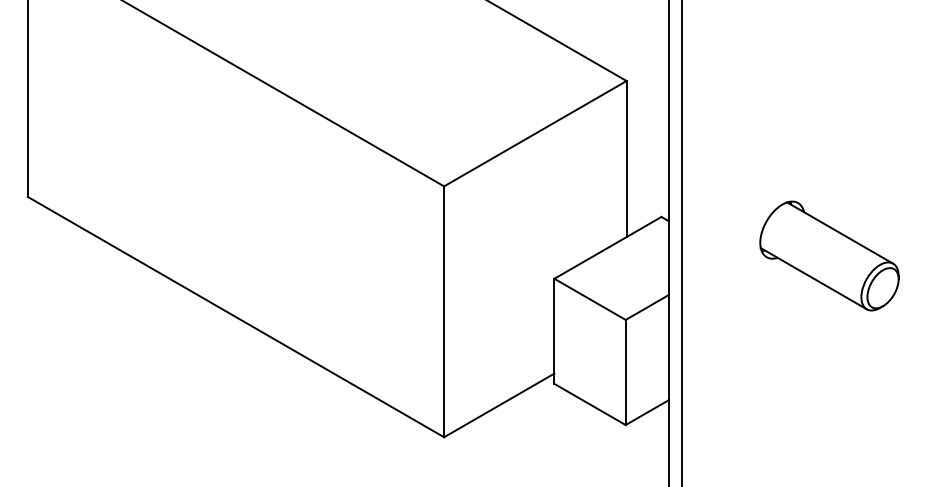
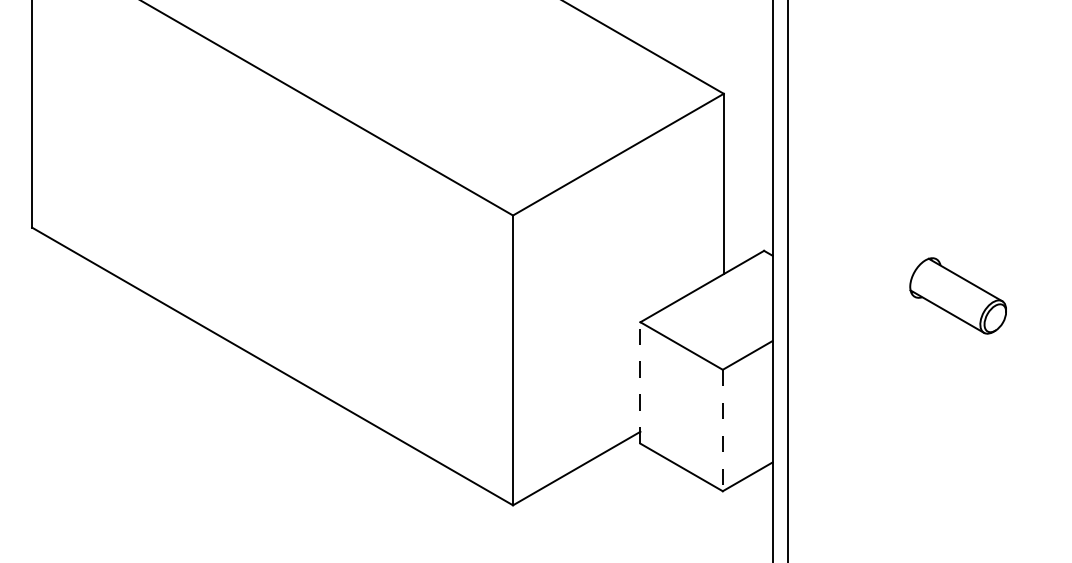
part: (829, 255) -> (958, 295), size x0.6
line: (554, 331) -> (640, 383), solid -> dashed
line: (625, 372) -> (722, 430), solid -> dashed

